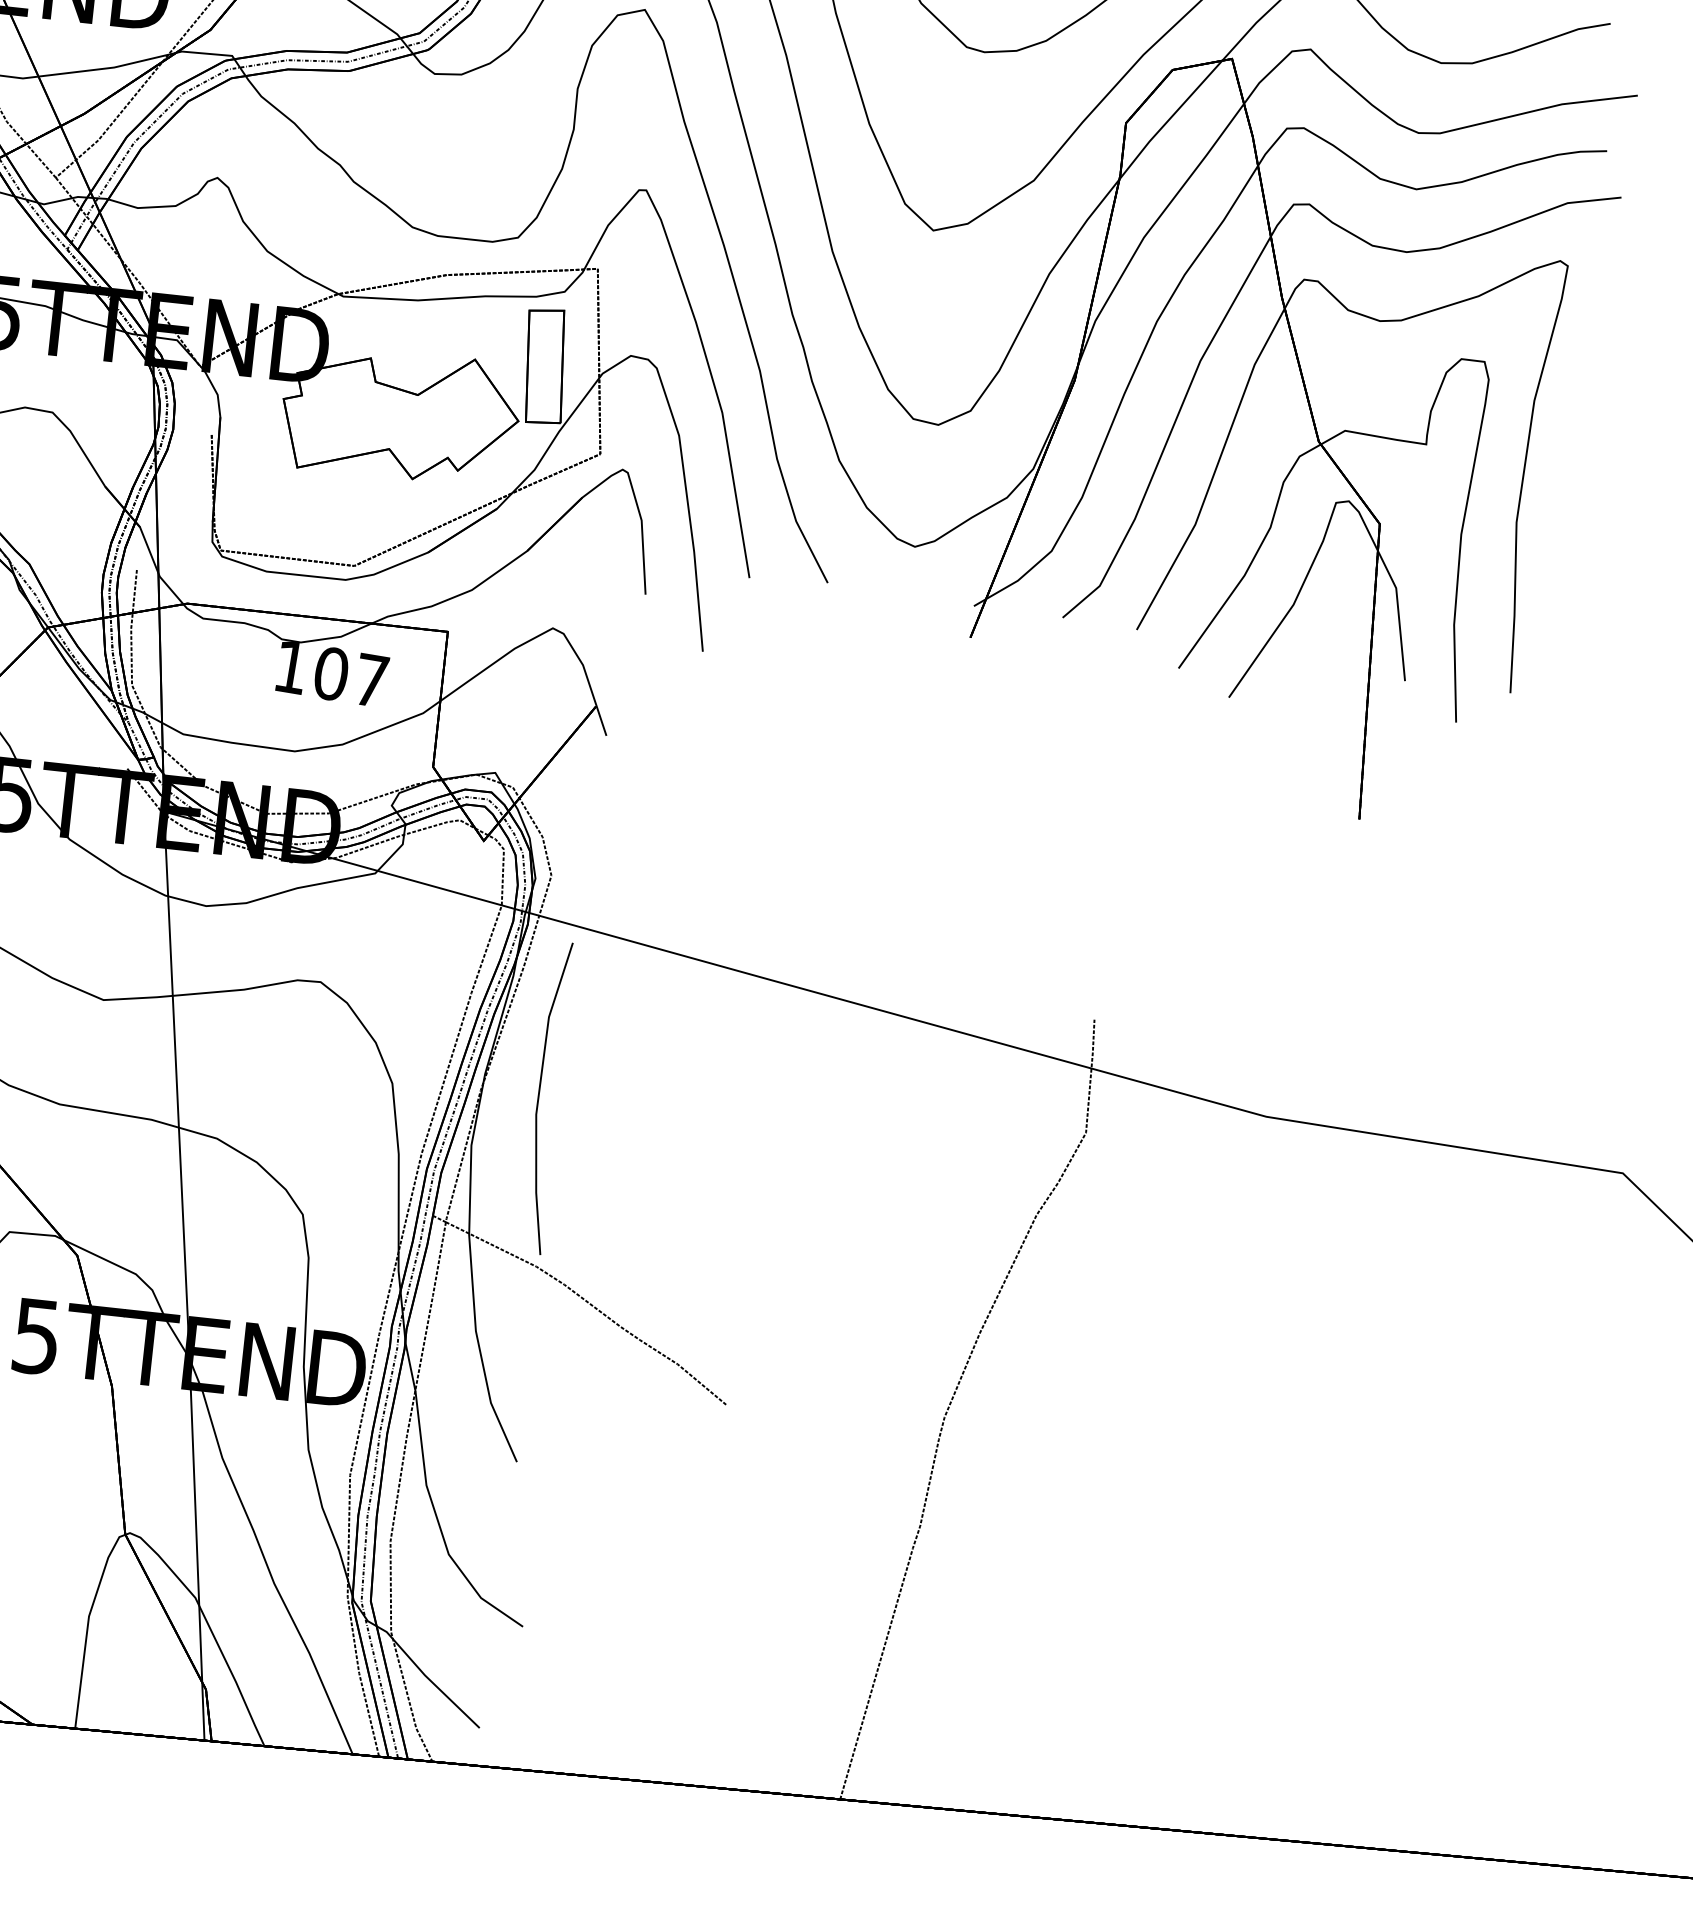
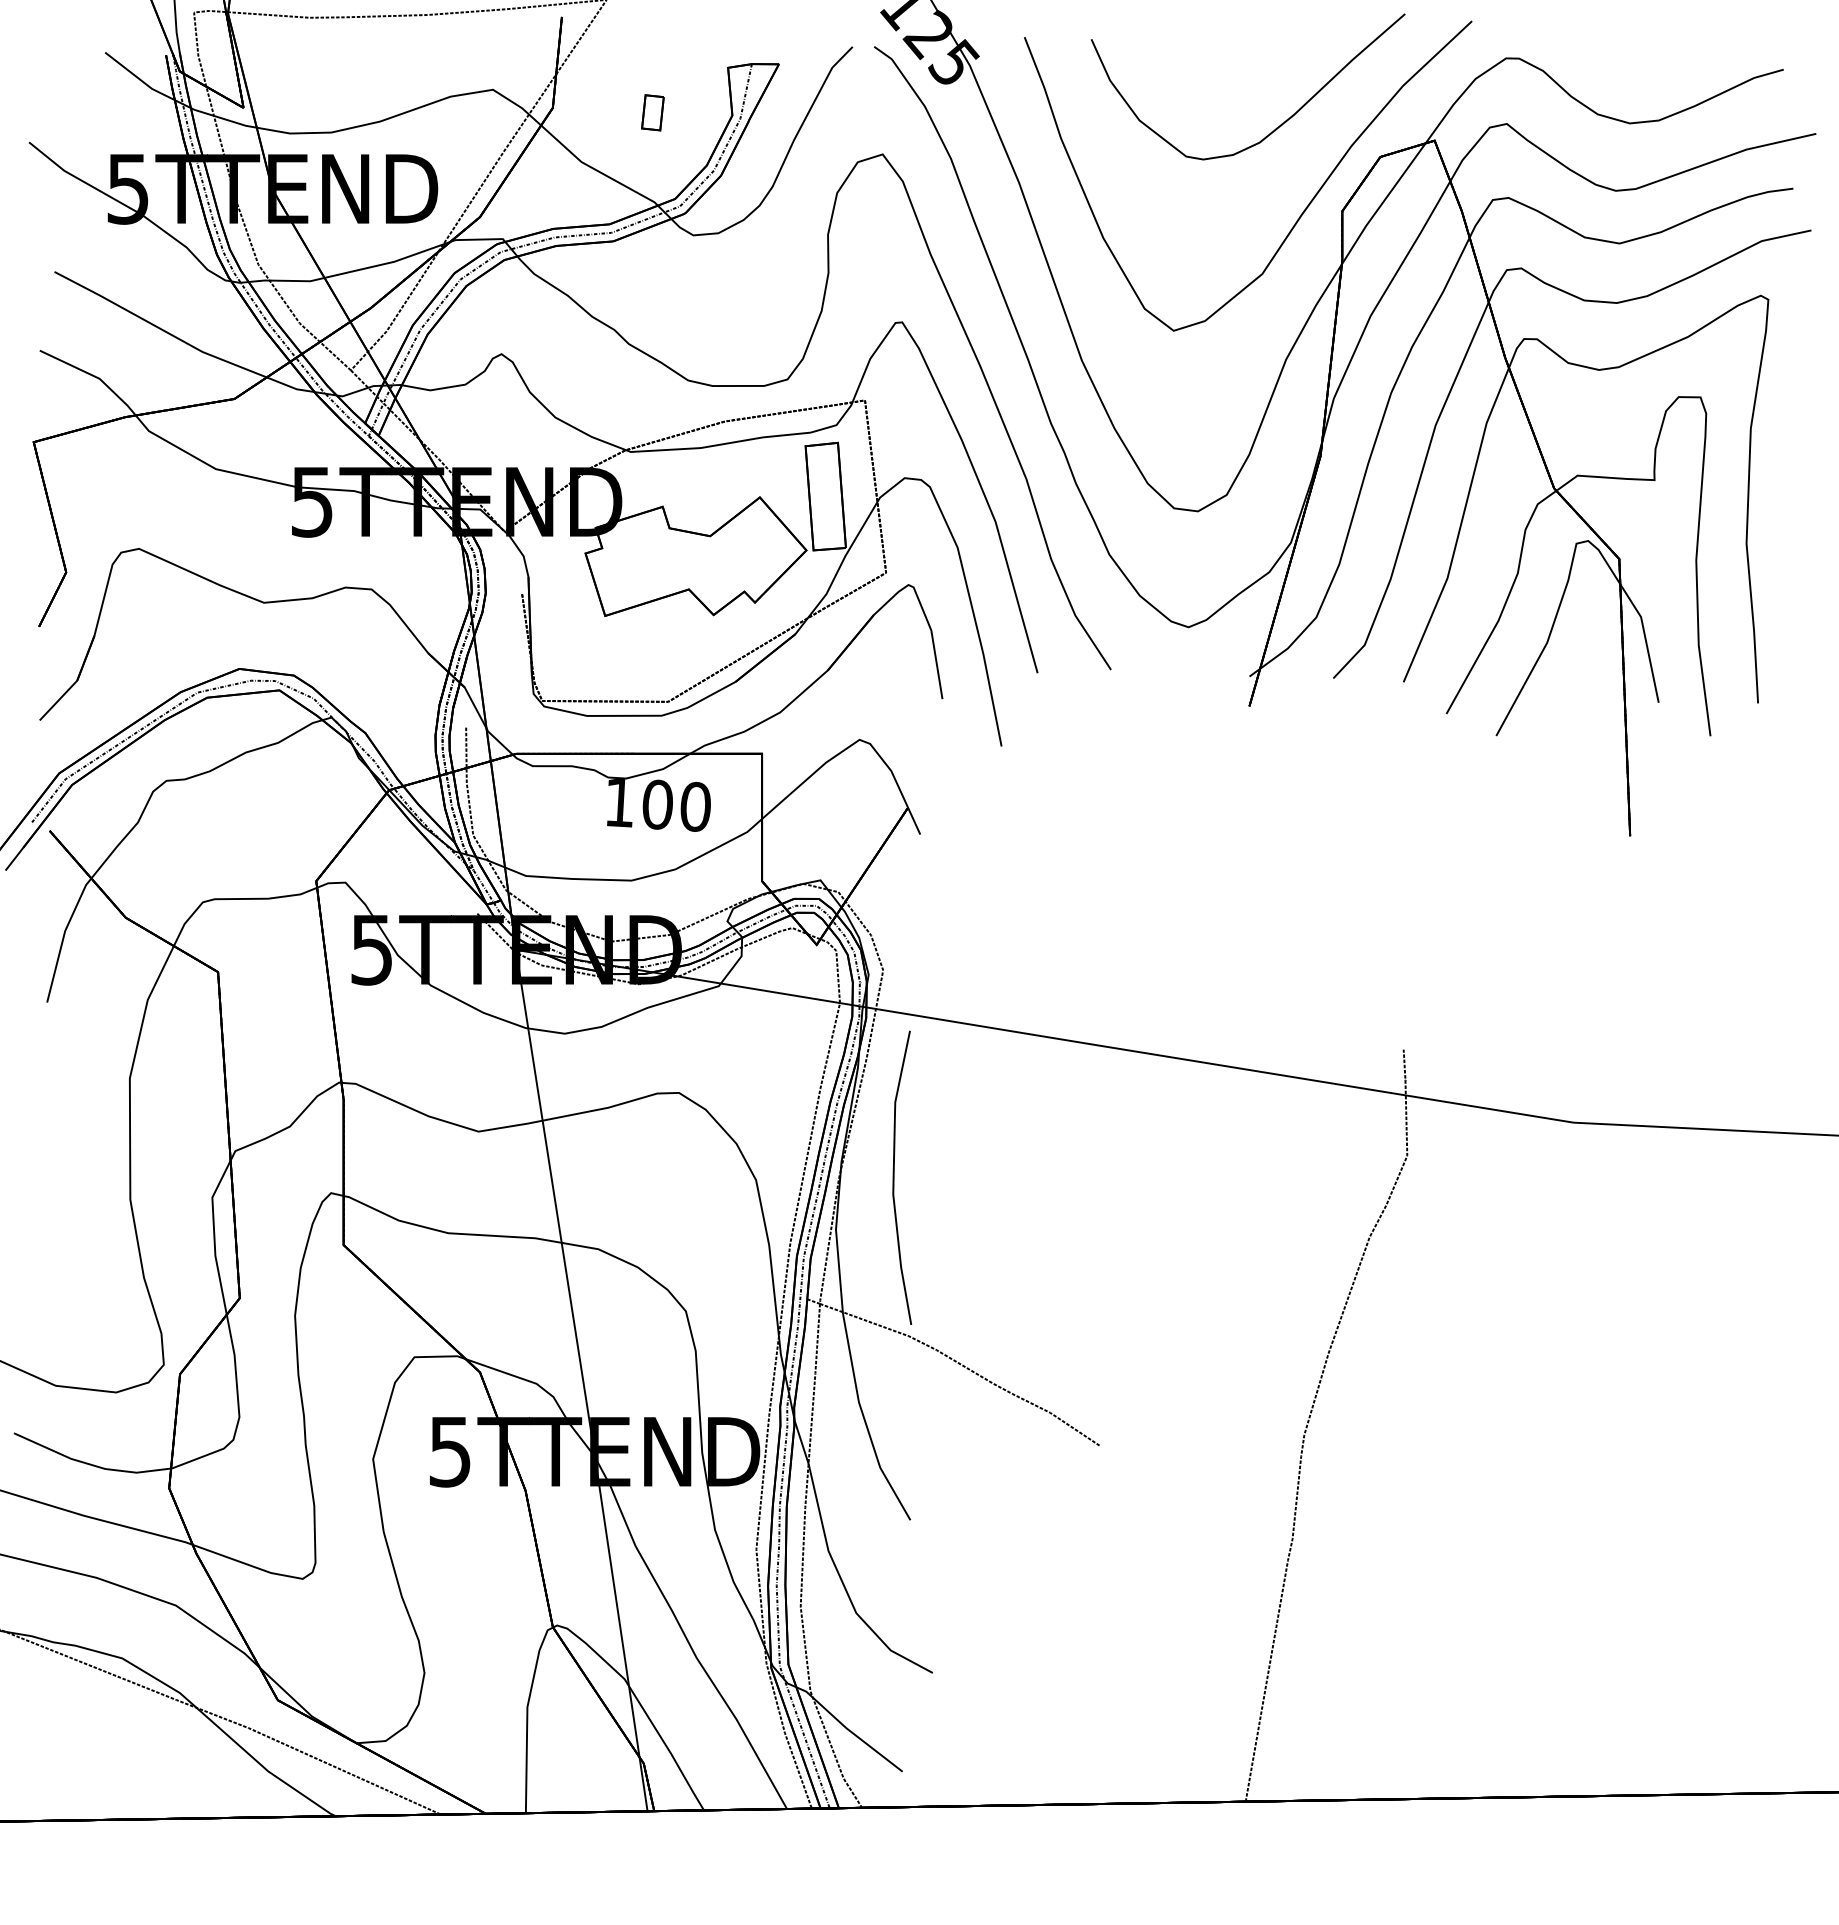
text: (371, 680) -> (695, 806), 107 -> 100

